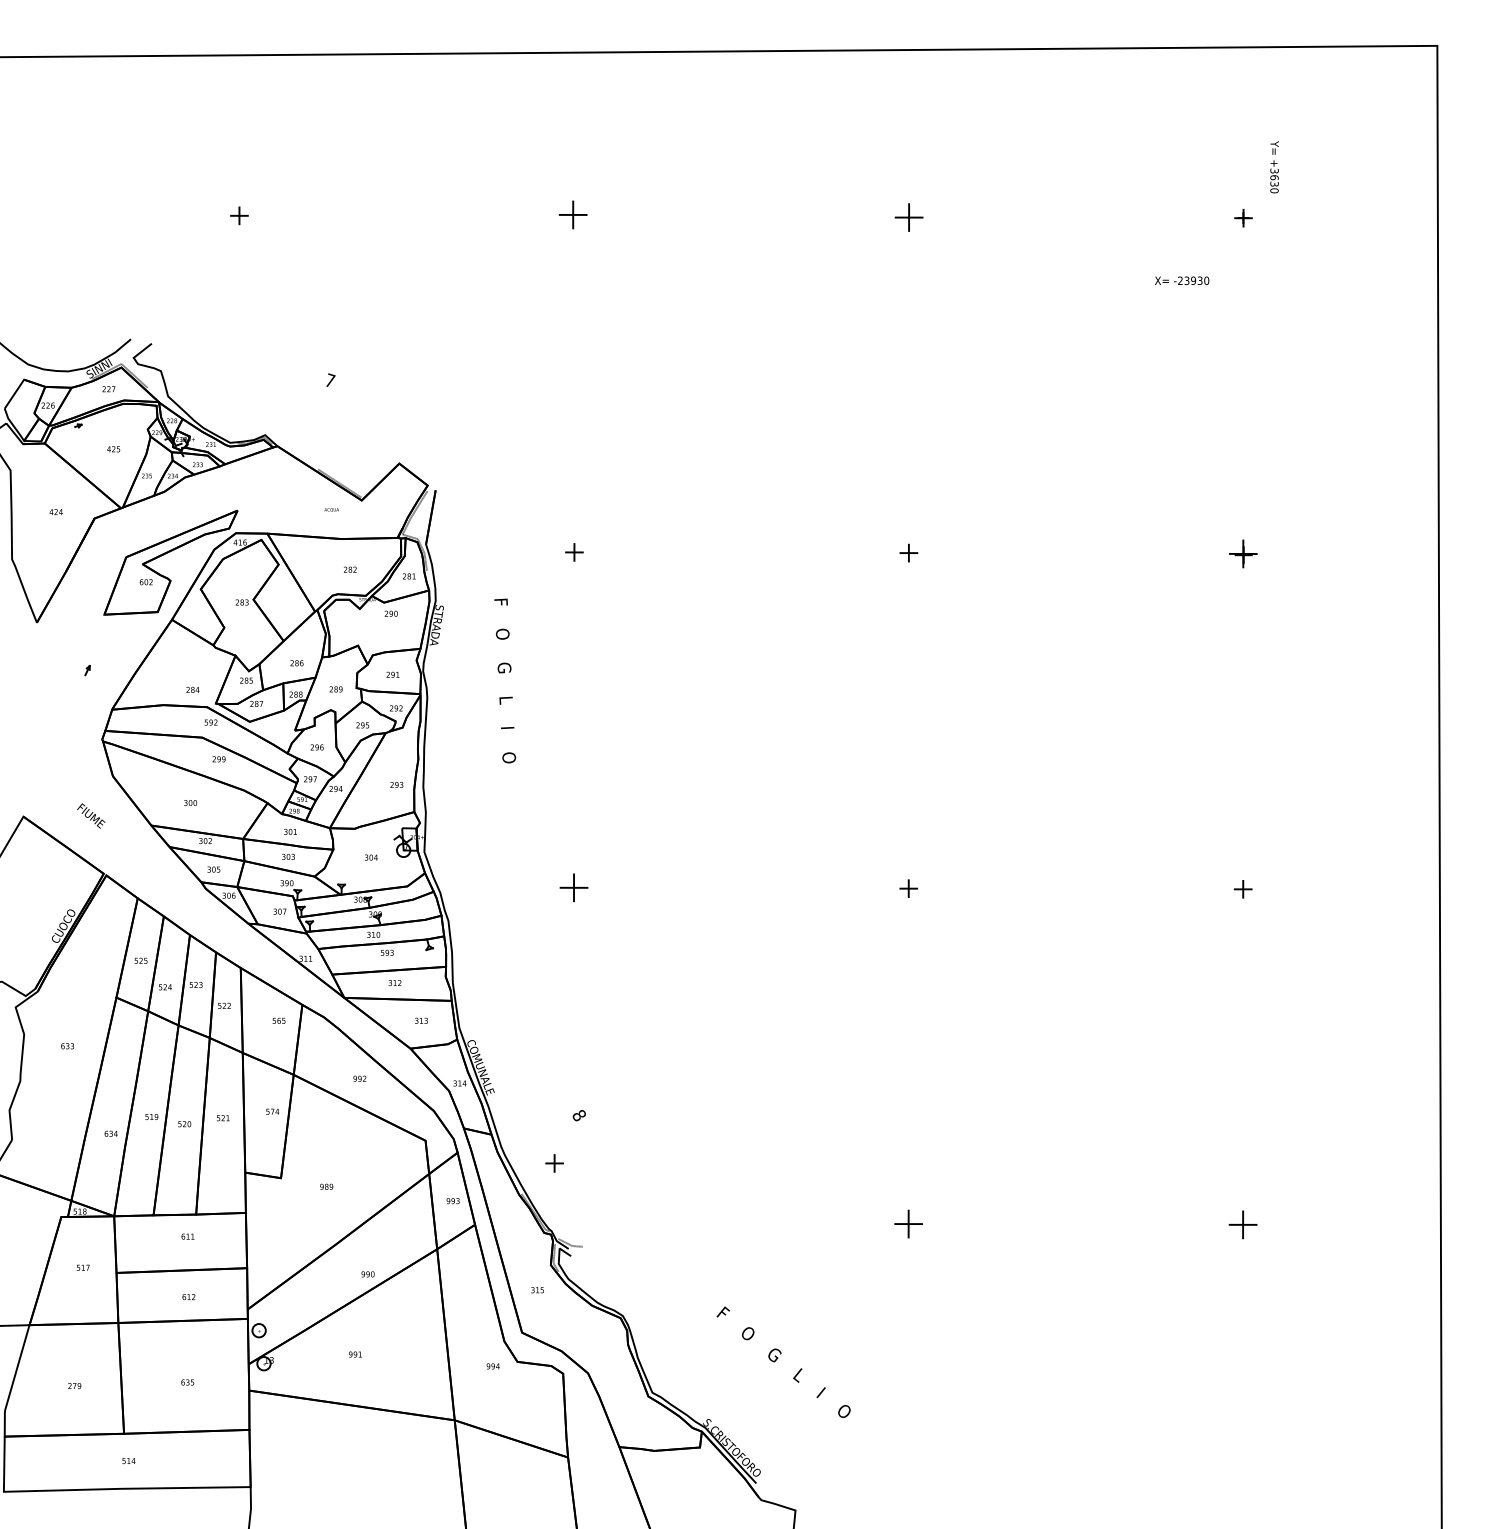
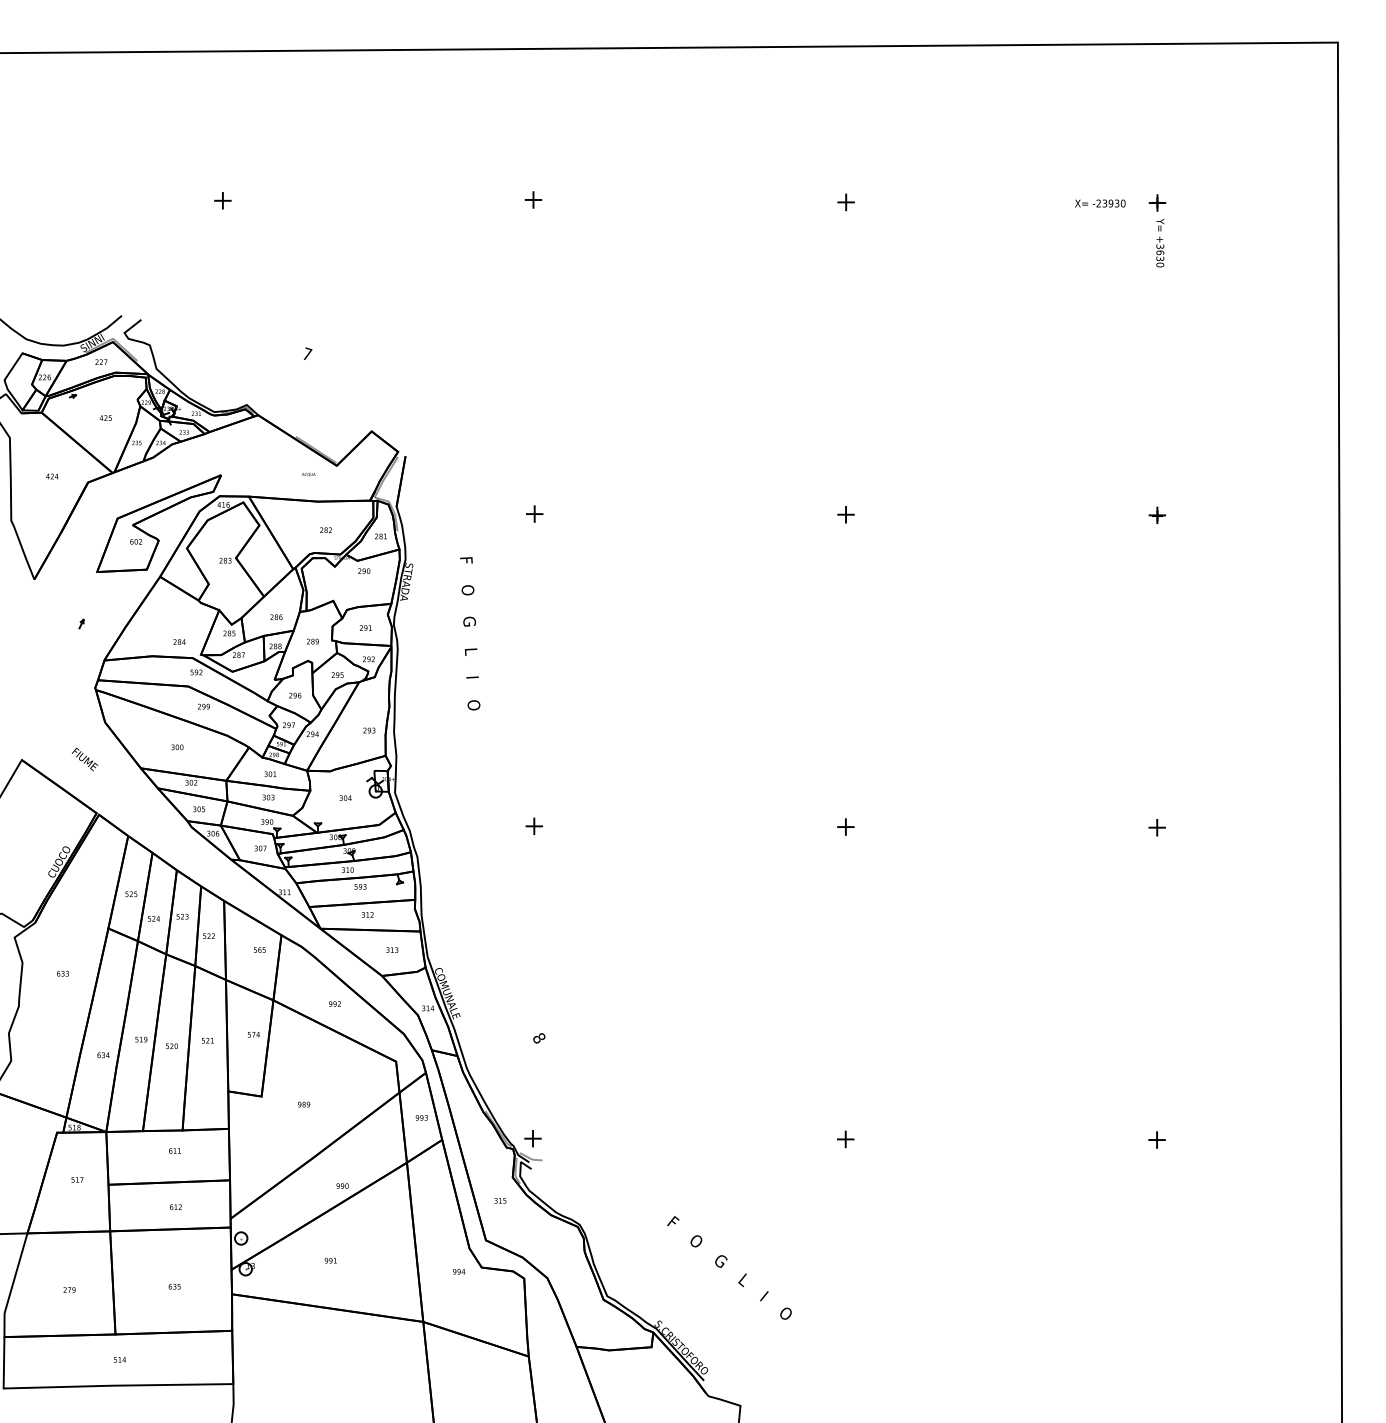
text: (1274, 167) -> (1160, 243), moved
part: (572, 214) -> (532, 199), size x0.62
part: (908, 217) -> (845, 202), size x0.62
text: (1182, 280) -> (1100, 203), moved
part: (1243, 553) -> (1157, 515), size x0.62
part: (573, 887) -> (533, 825), size x0.62
part: (554, 1163) -> (532, 1138), moved
part: (908, 1224) -> (845, 1139), size x0.62
part: (1242, 1224) -> (1156, 1139), size x0.62

